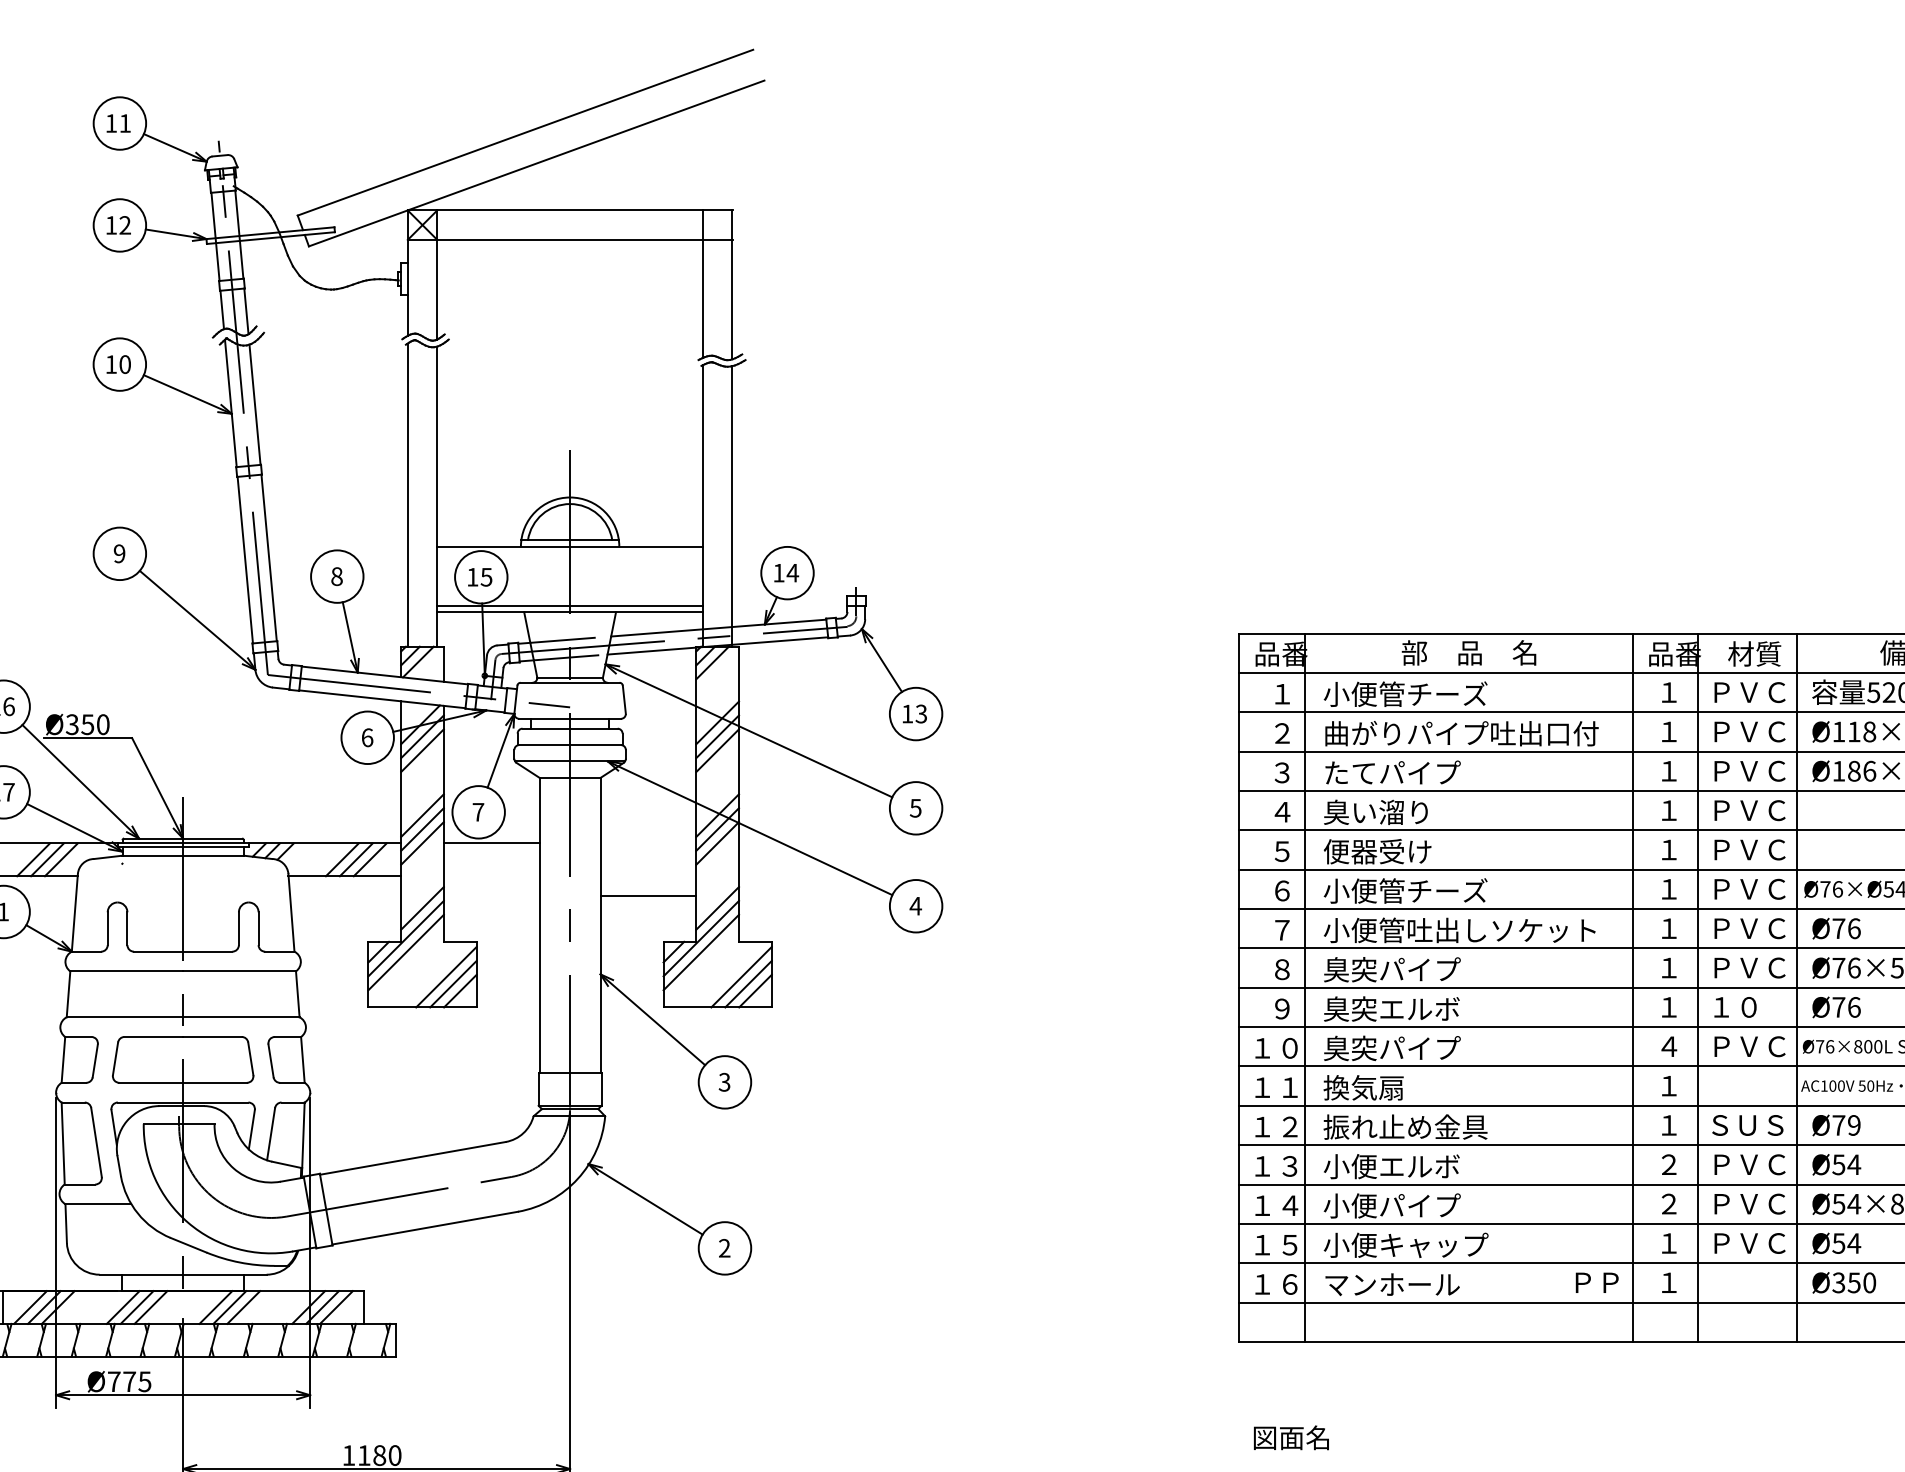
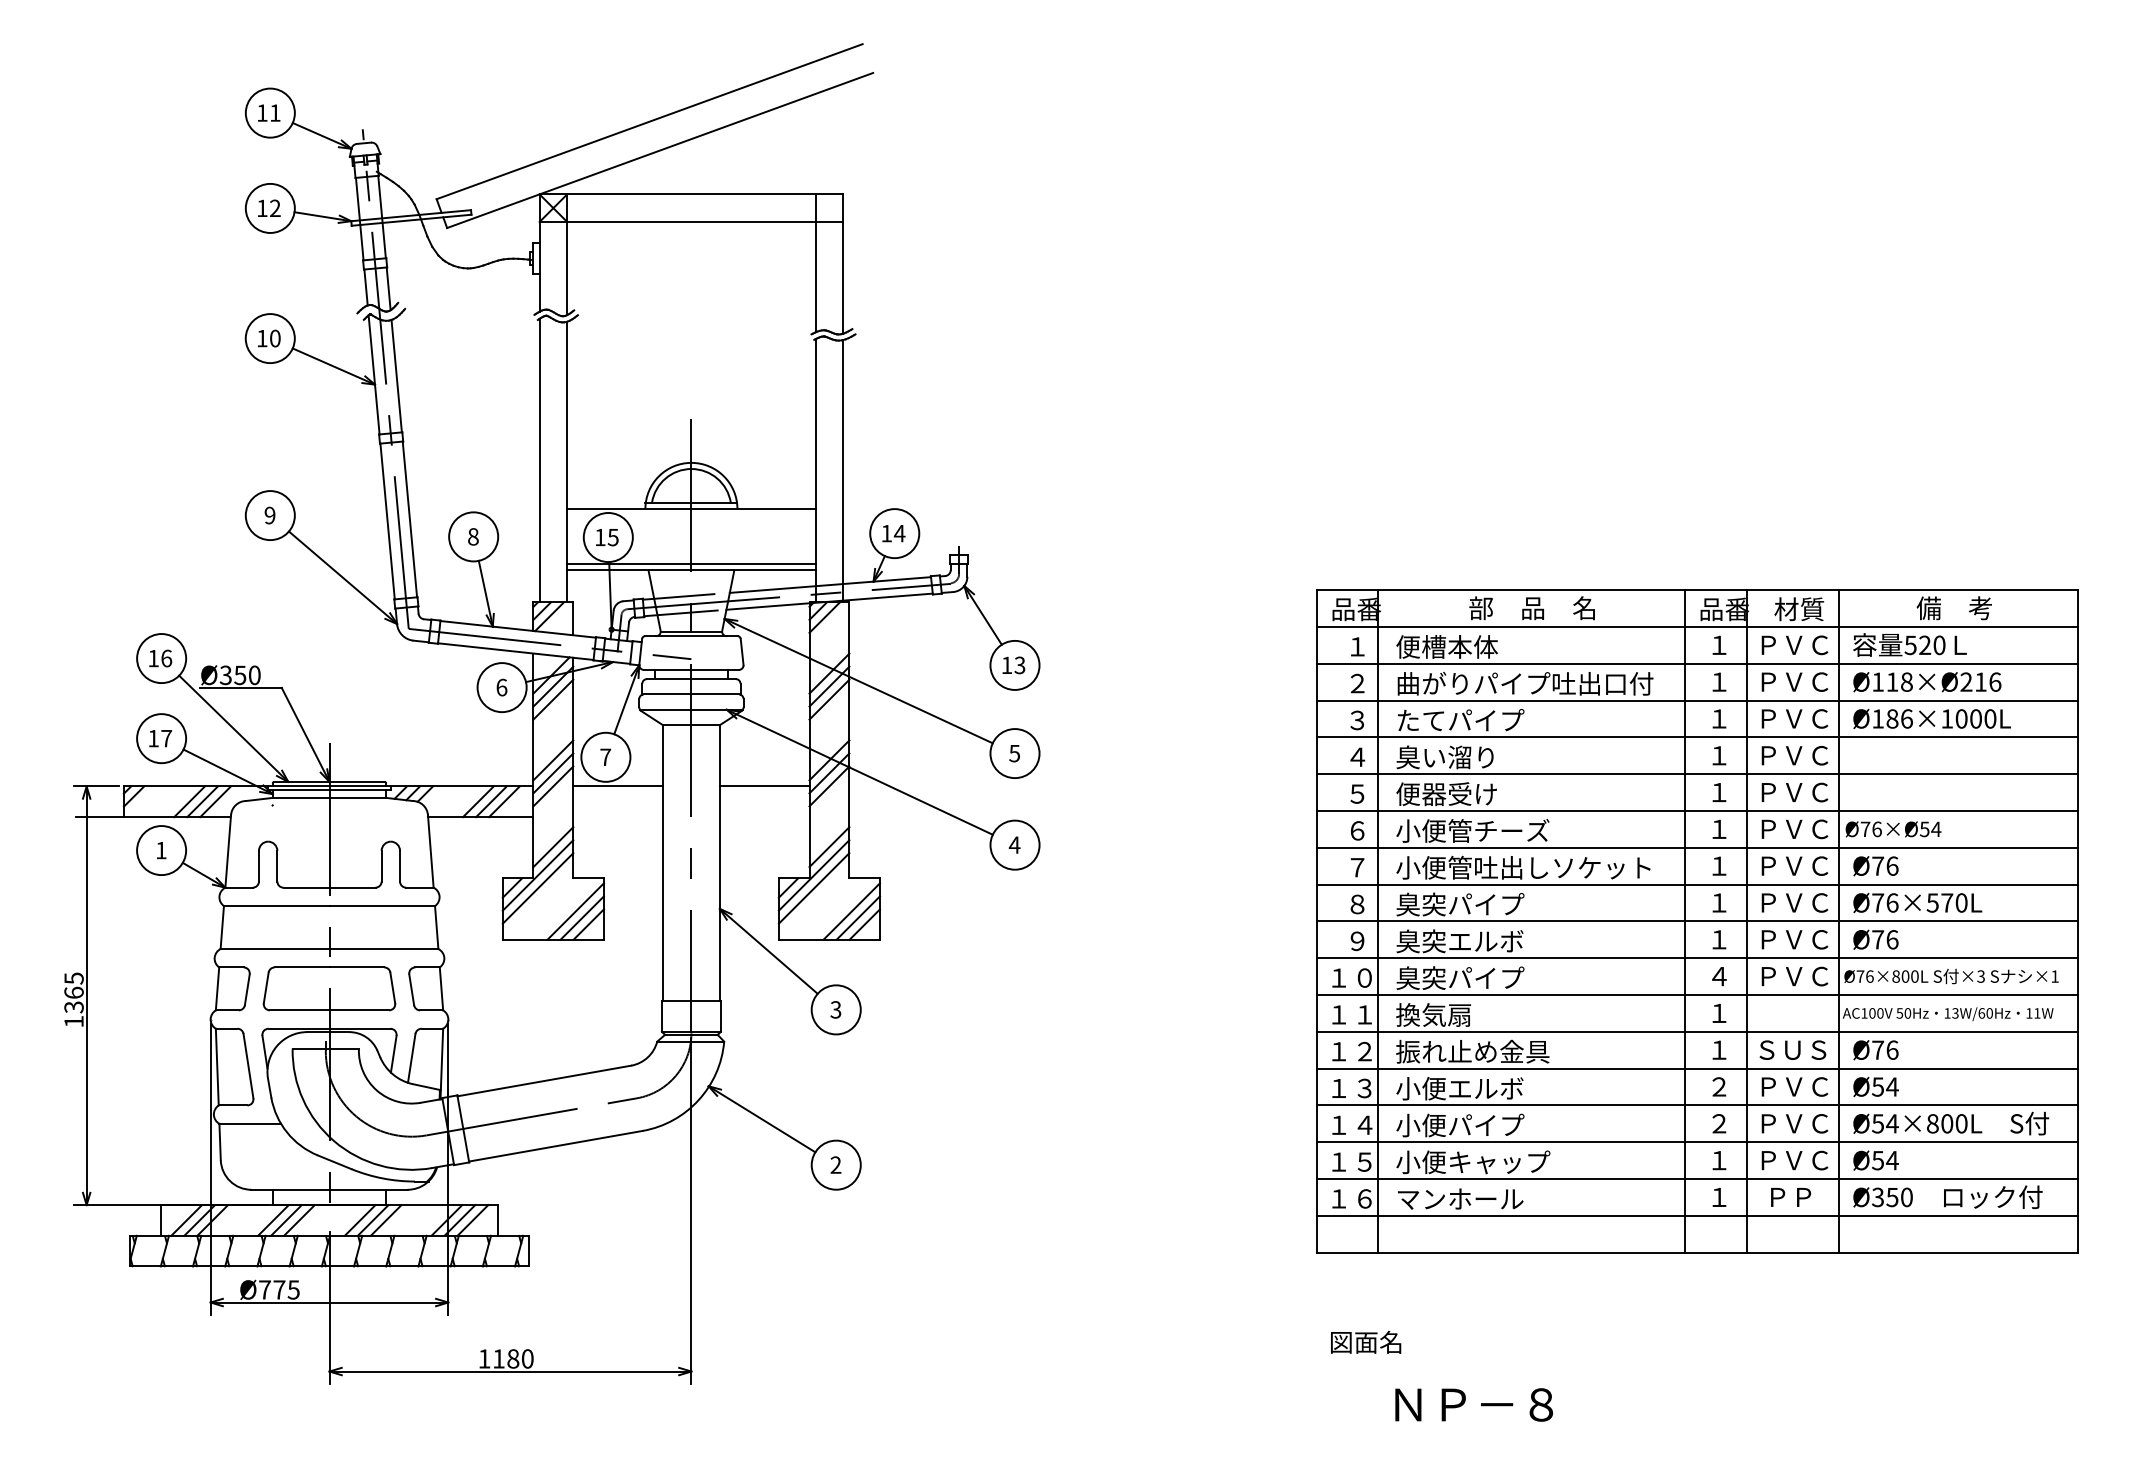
text: (1405, 693) -> (1472, 646), 小便管チーズ -> 便槽本体
line: (648, 895) -> (764, 786), moved
text: (1749, 1007) -> (1794, 939), １０ -> ＰＶＣ
text: (1854, 1124) -> (1892, 1049), Ø79 -> Ø76
text: (1597, 1282) -> (1791, 1197), moved

